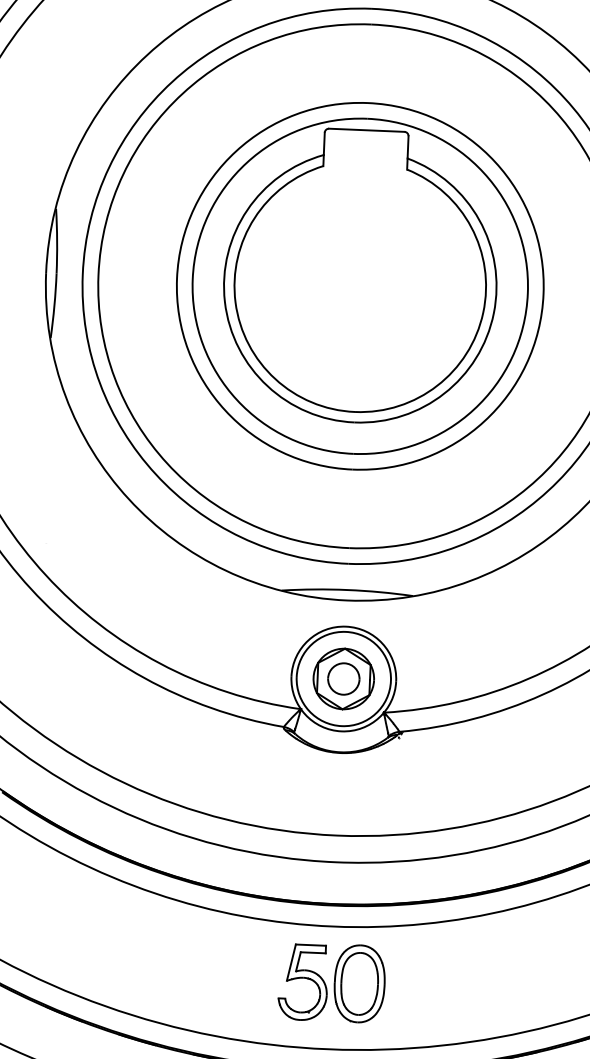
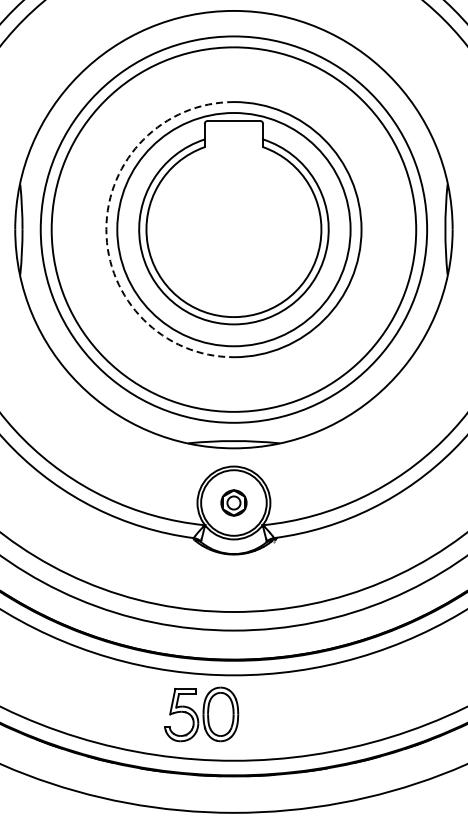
arc: (177, 278) -> (106, 229), solid -> dashed
part: (343, 678) -> (233, 502), size x0.6
part: (331, 982) -> (201, 714), moved

